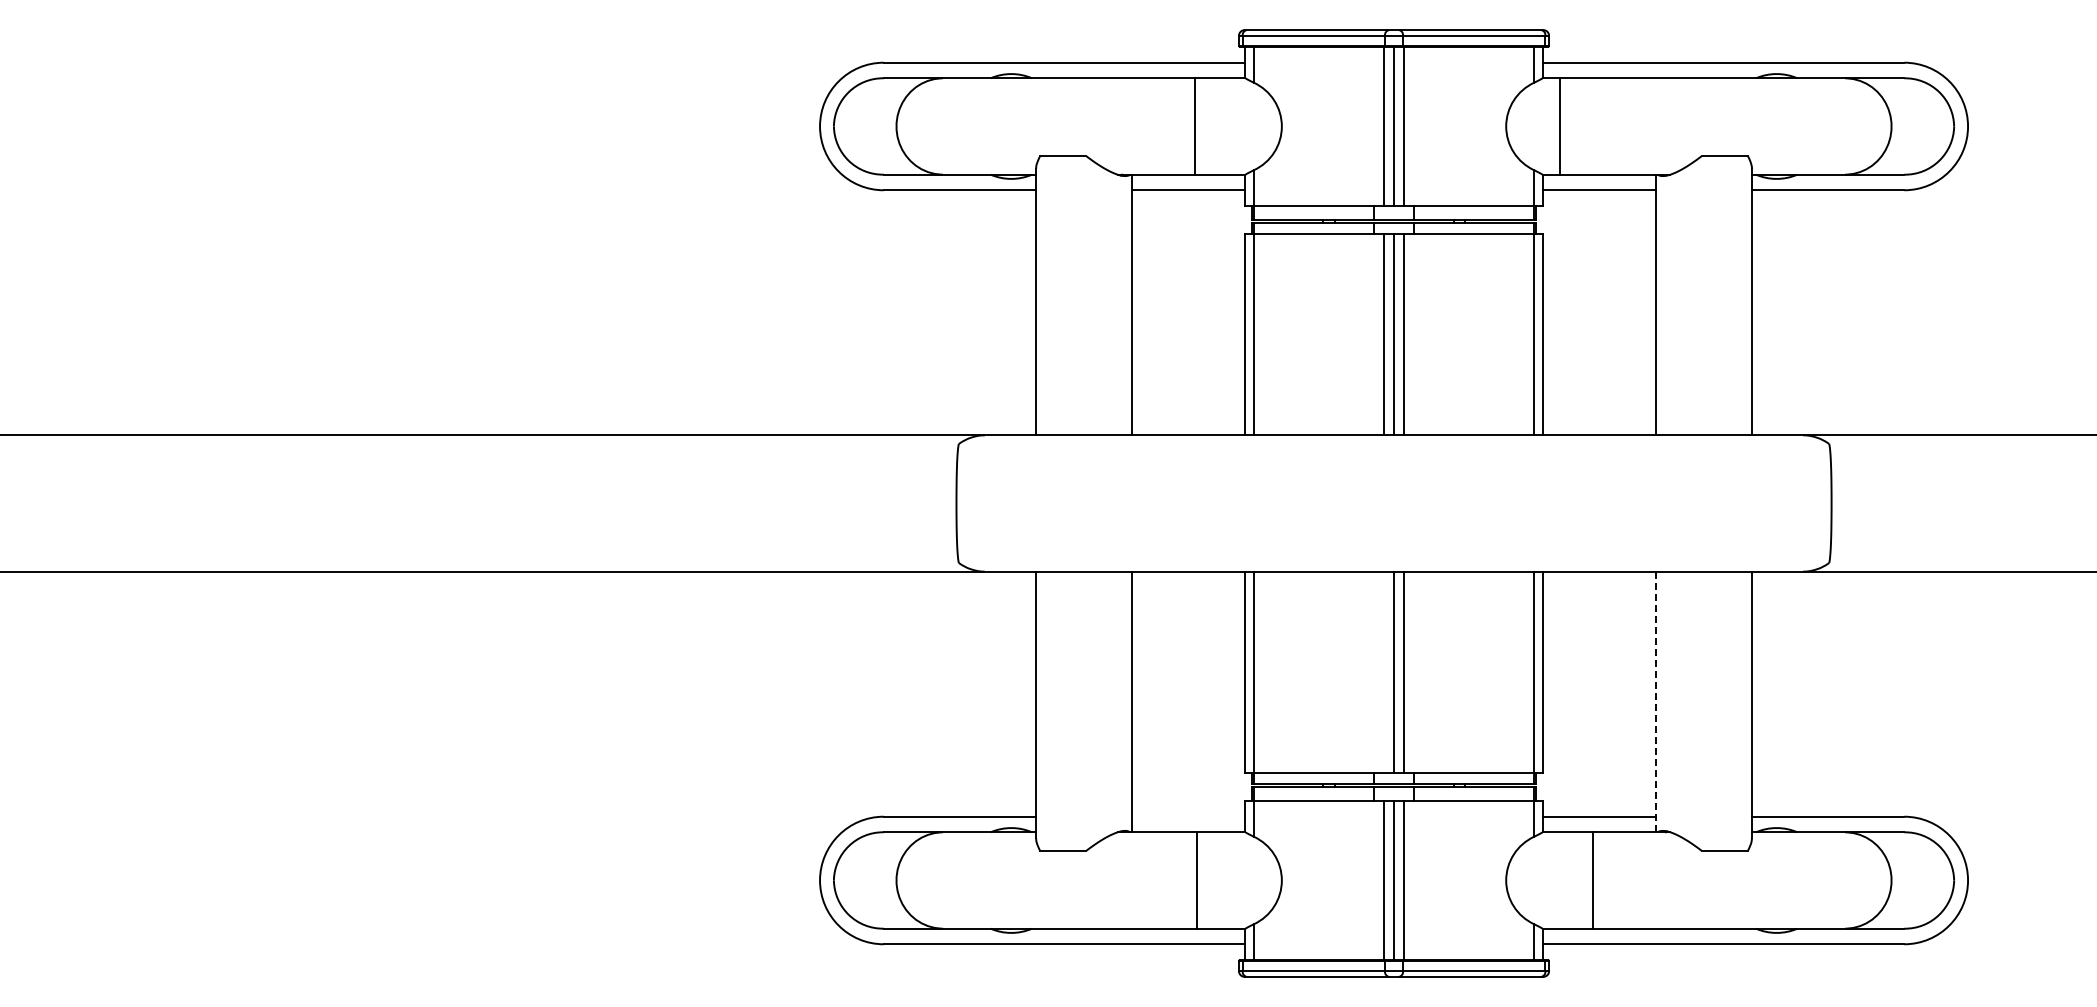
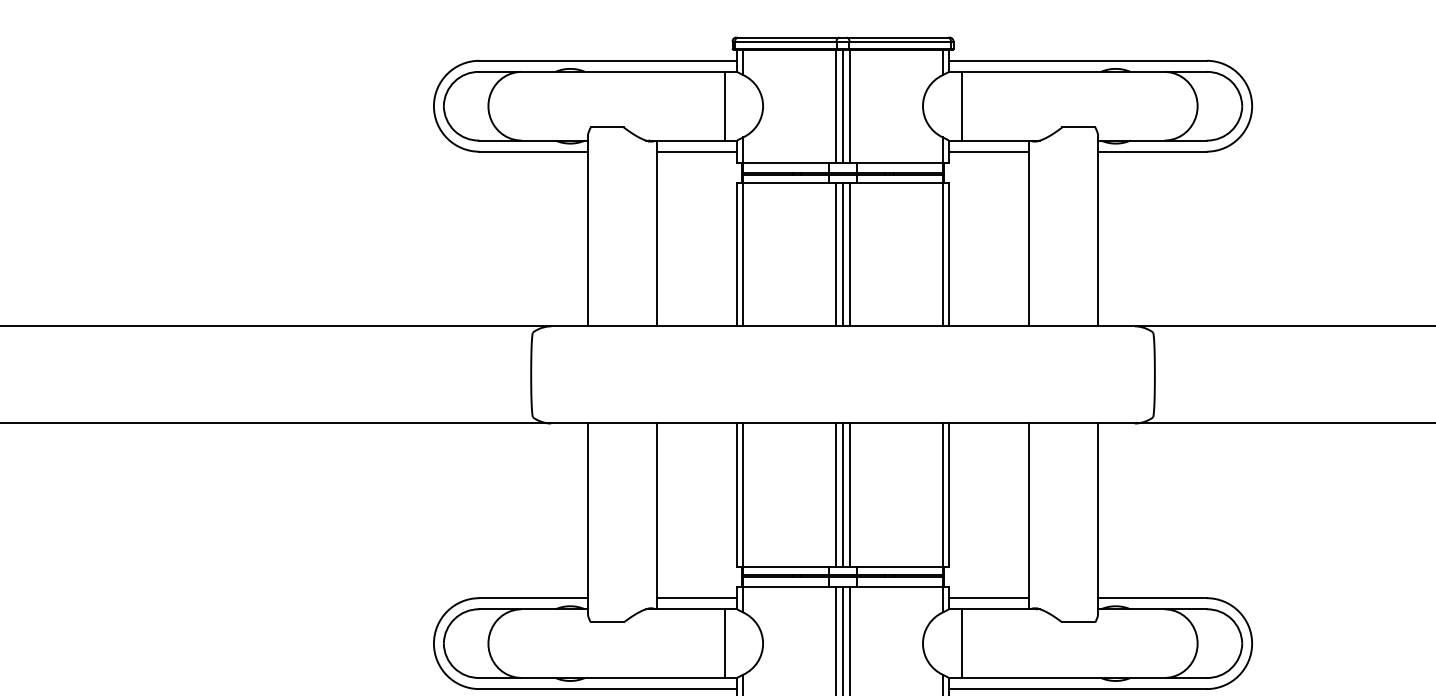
line: (1194, 126) -> (724, 106), moved
line: (1384, 671) -> (836, 494), added
line: (1655, 702) -> (1029, 516), dashed -> solid
line: (1188, 816) -> (696, 598), added
line: (1196, 880) -> (724, 643), moved
line: (1593, 880) -> (961, 643), moved

